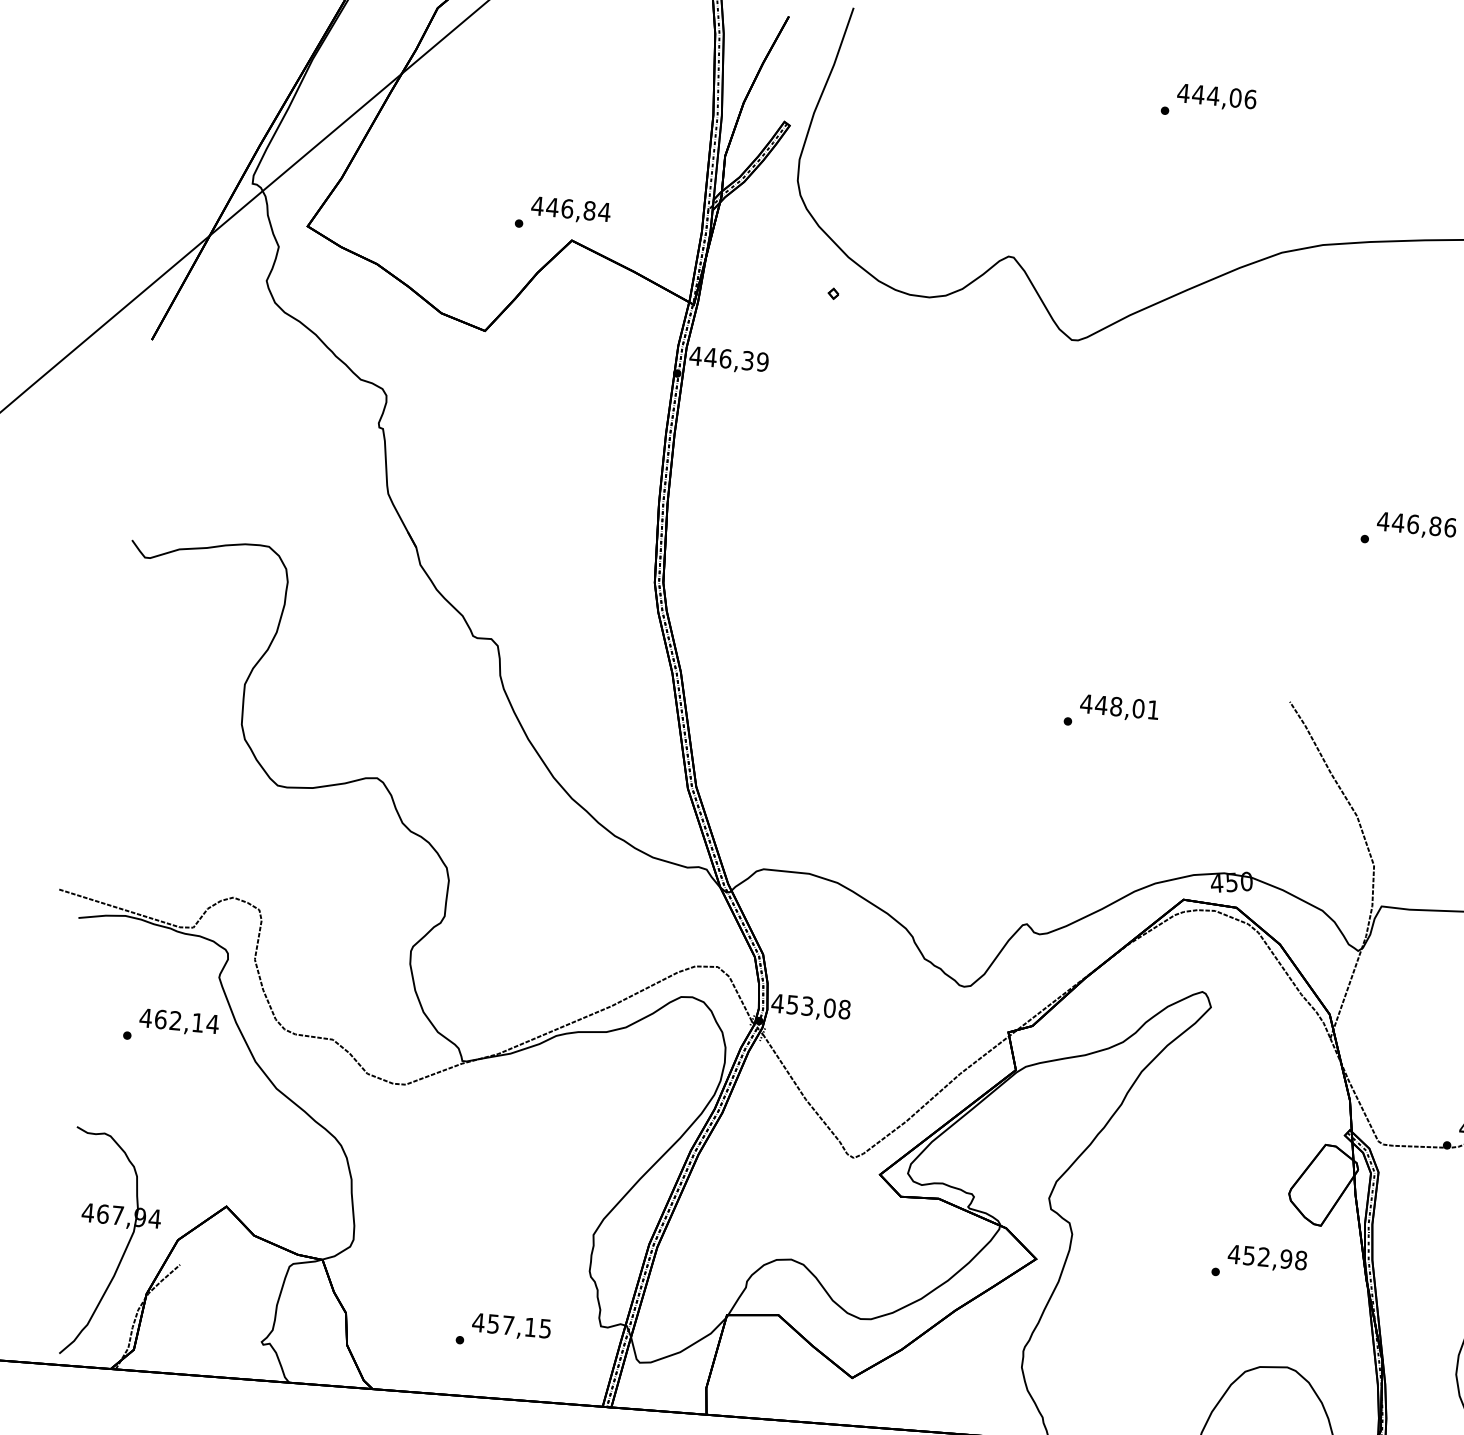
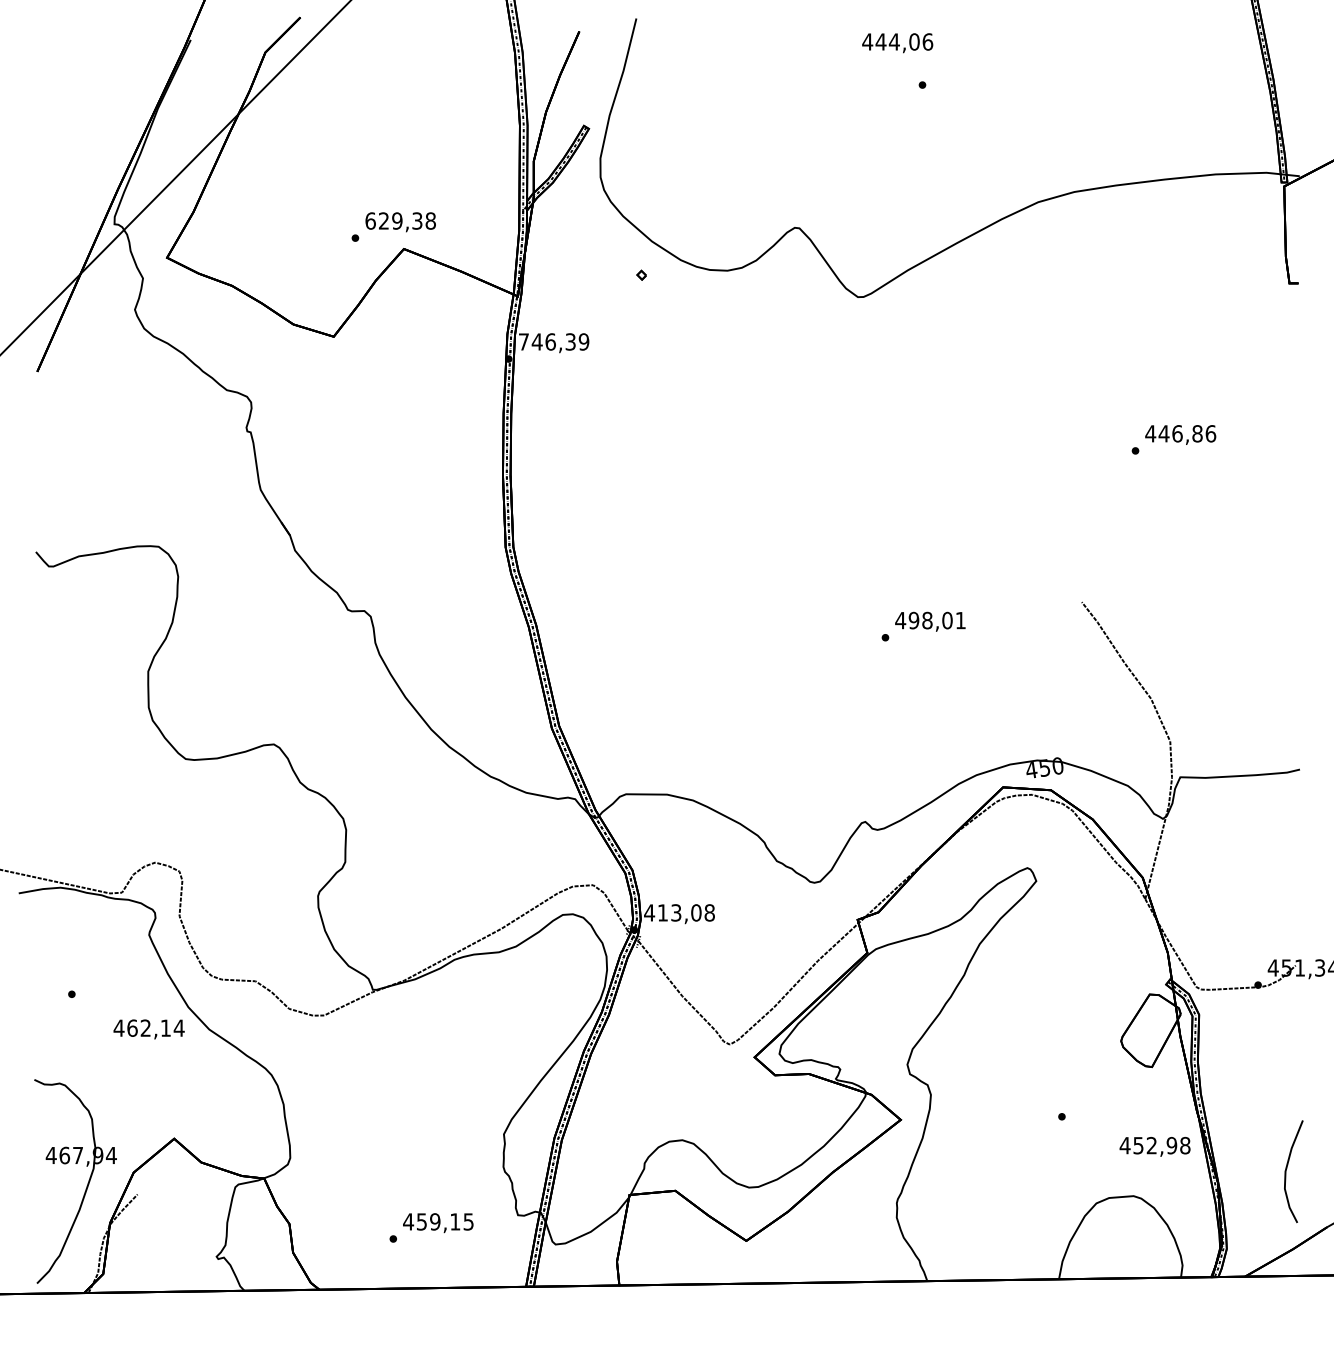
text: (1216, 98) -> (897, 43), moved
text: (570, 208) -> (400, 220), 446,84 -> 629,38
text: (695, 355) -> (523, 341), 446,39 -> 746,39
text: (1100, 705) -> (913, 620), 448,01 -> 498,01
text: (792, 1004) -> (662, 912), 453,08 -> 413,08
text: (178, 1022) -> (148, 1029), moved
text: (1266, 1258) -> (1154, 1146), moved
text: (508, 1324) -> (435, 1221), 457,15 -> 459,15

